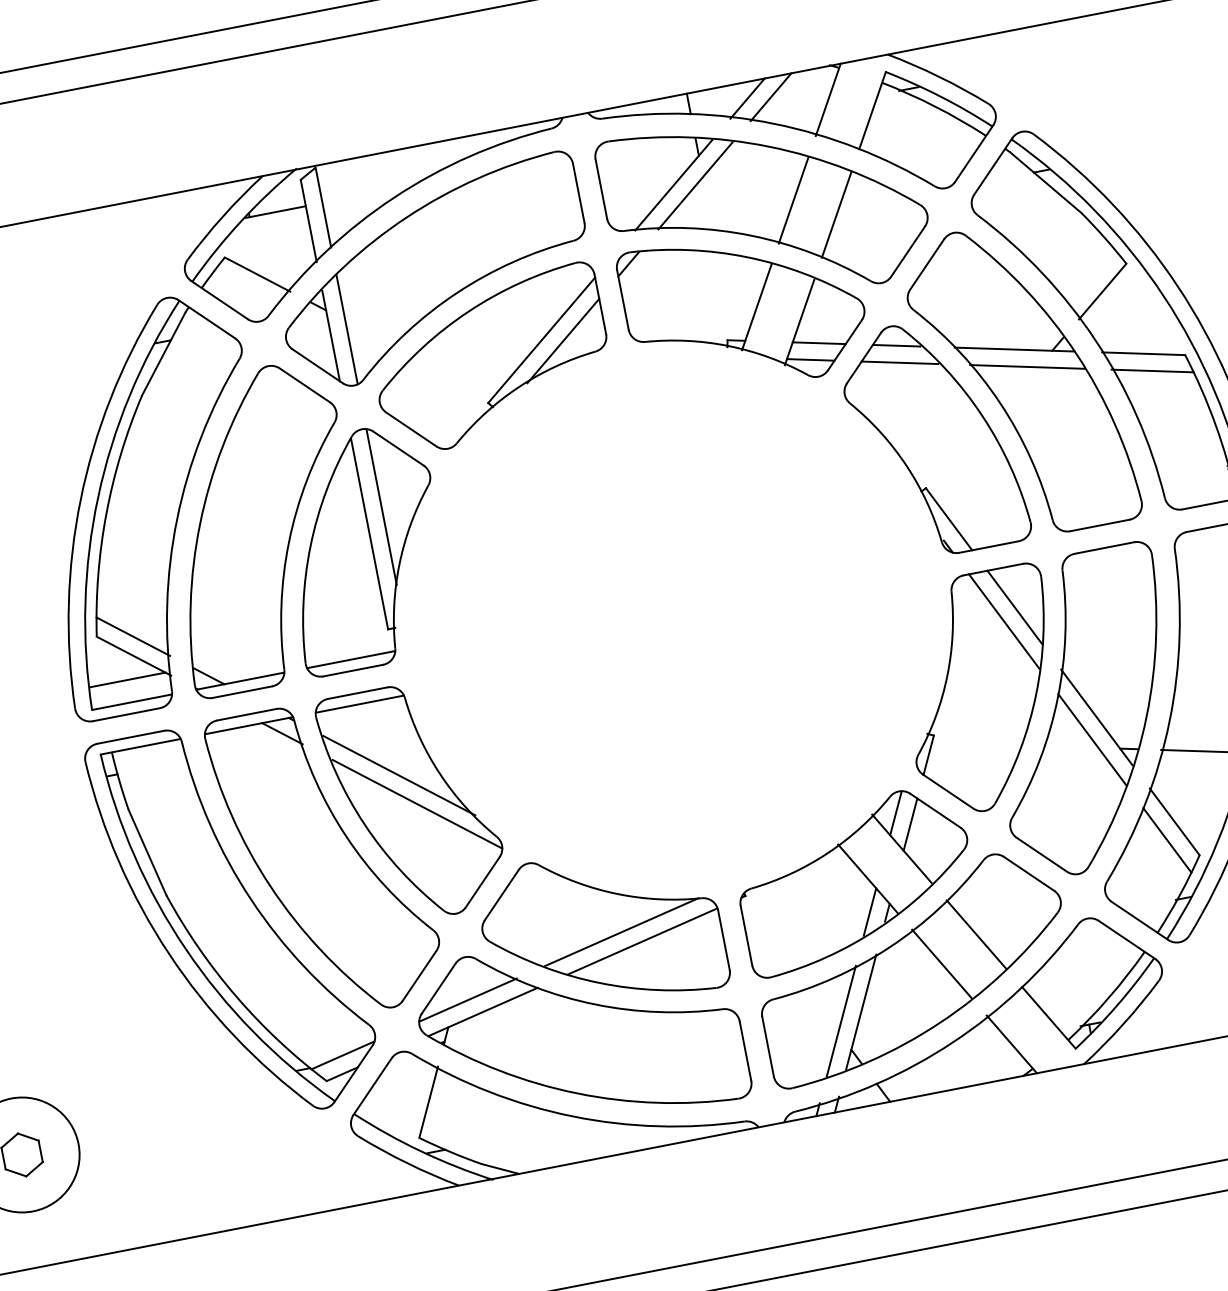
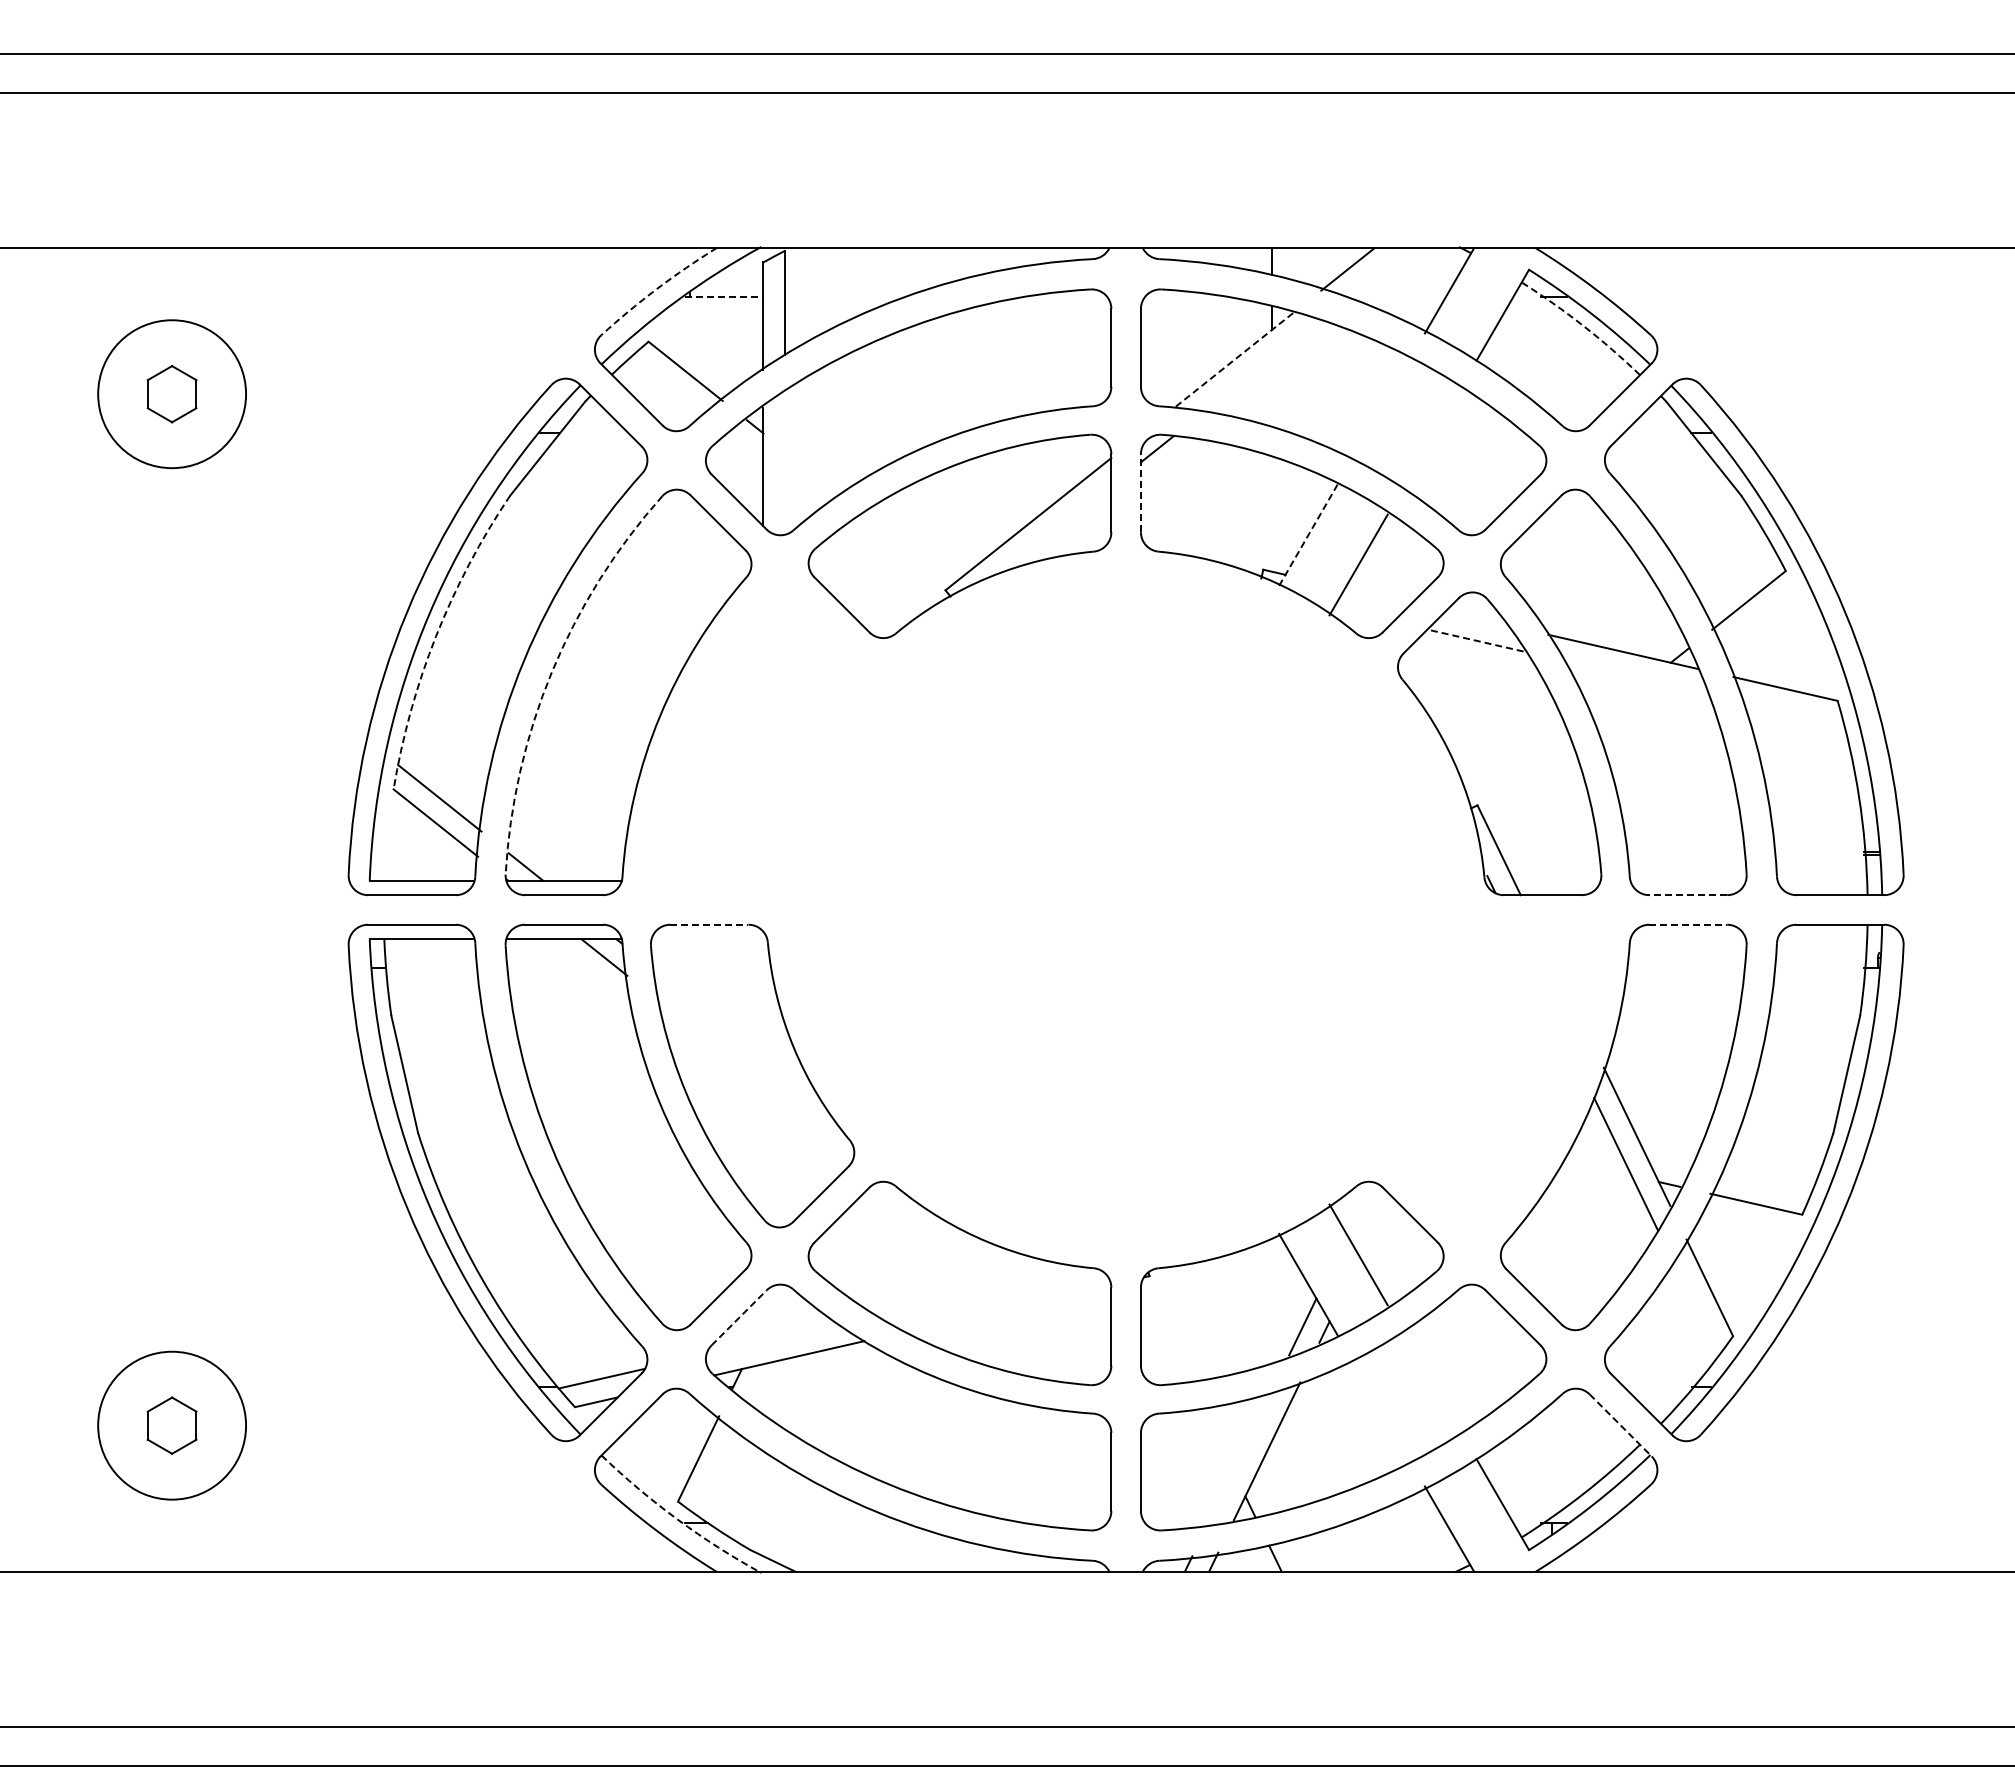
line: (770, 97) -> (1377, 273), removed
arc: (935, 106) -> (1583, 325), solid -> dashed
line: (673, 185) -> (1232, 361), solid -> dashed
line: (695, 185) -> (1260, 366), removed
line: (793, 200) -> (1380, 409), removed
line: (276, 211) -> (724, 296), solid -> dashed
line: (836, 214) -> (1431, 437), removed
arc: (223, 215) -> (657, 288), solid -> dashed
line: (622, 299) -> (1140, 492), solid -> dashed
line: (756, 306) -> (1308, 534), solid -> dashed
line: (347, 329) -> (785, 462), removed
line: (563, 340) -> (1055, 529), removed
line: (819, 342) -> (1378, 595), removed
line: (896, 345) -> (1475, 617), removed
line: (810, 359) -> (1363, 614), removed
line: (899, 362) -> (1475, 640), solid -> dashed
line: (1027, 366) -> (1635, 676), removed
line: (1152, 370) -> (1792, 712), removed
arc: (106, 513) -> (436, 636), solid -> dashed
arc: (199, 524) -> (551, 672), solid -> dashed
line: (1100, 525) -> (1688, 895), solid -> dashed
line: (1104, 547) -> (1688, 924), solid -> dashed
part: (363, 548) -> (752, 743), removed
line: (127, 680) -> (421, 851), removed
part: (982, 691) -> (1499, 1075), removed
line: (357, 692) -> (709, 924), solid -> dashed
line: (359, 704) -> (708, 939), removed
line: (399, 775) -> (741, 1038), removed
line: (417, 804) -> (757, 1079), removed
line: (895, 813) -> (1359, 1208), removed
line: (910, 824) -> (1375, 1226), removed
line: (1166, 840) -> (1695, 1309), removed
line: (621, 932) -> (984, 1291), removed
line: (976, 934) -> (1431, 1381), removed
line: (642, 940) -> (1008, 1307), removed
line: (1126, 940) -> (1620, 1425), solid -> dashed
line: (941, 963) -> (1380, 1409), removed
line: (438, 988) -> (739, 1317), solid -> dashed
line: (468, 1000) -> (773, 1339), removed
line: (841, 1020) -> (1239, 1457), removed
arc: (421, 1151) -> (677, 1519), solid -> dashed

